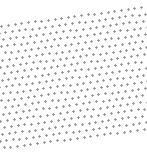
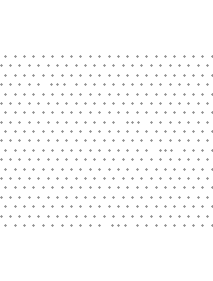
part: (27, 42) -> (57, 84), size x0.7
part: (84, 62) -> (132, 122), size x0.6
part: (110, 79) -> (165, 150), size x0.6
part: (84, 137) -> (118, 225), size x0.7

